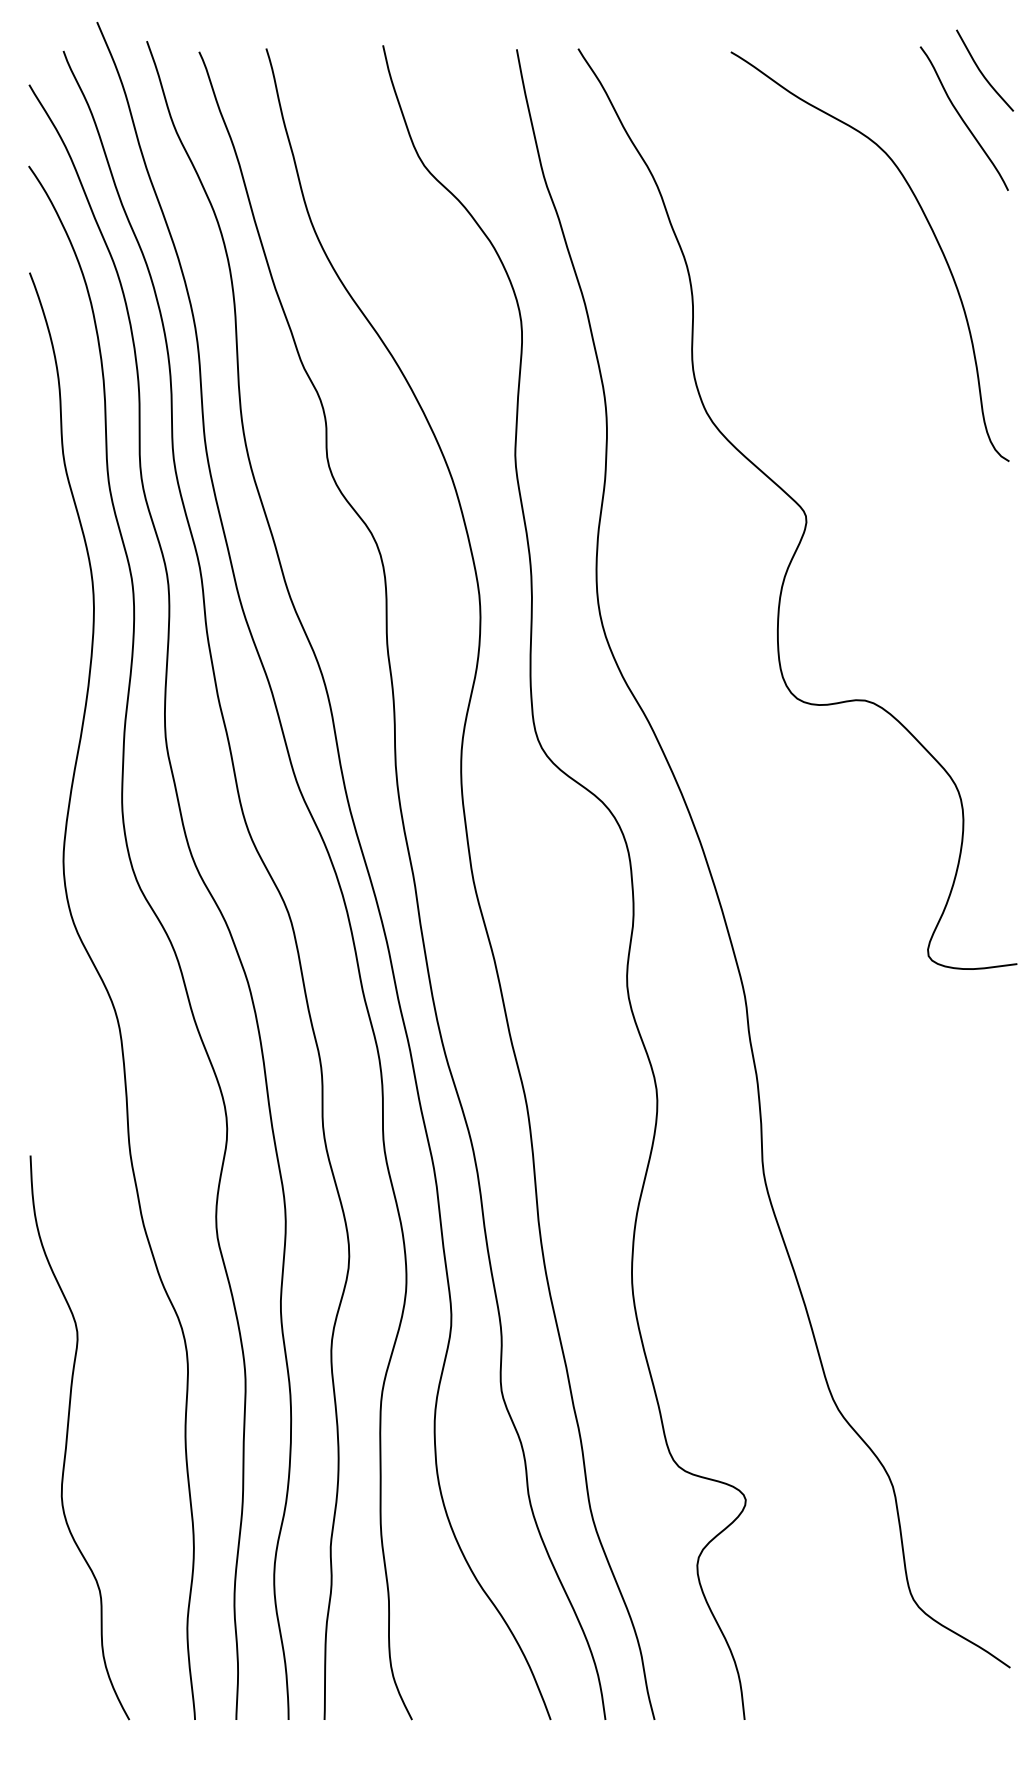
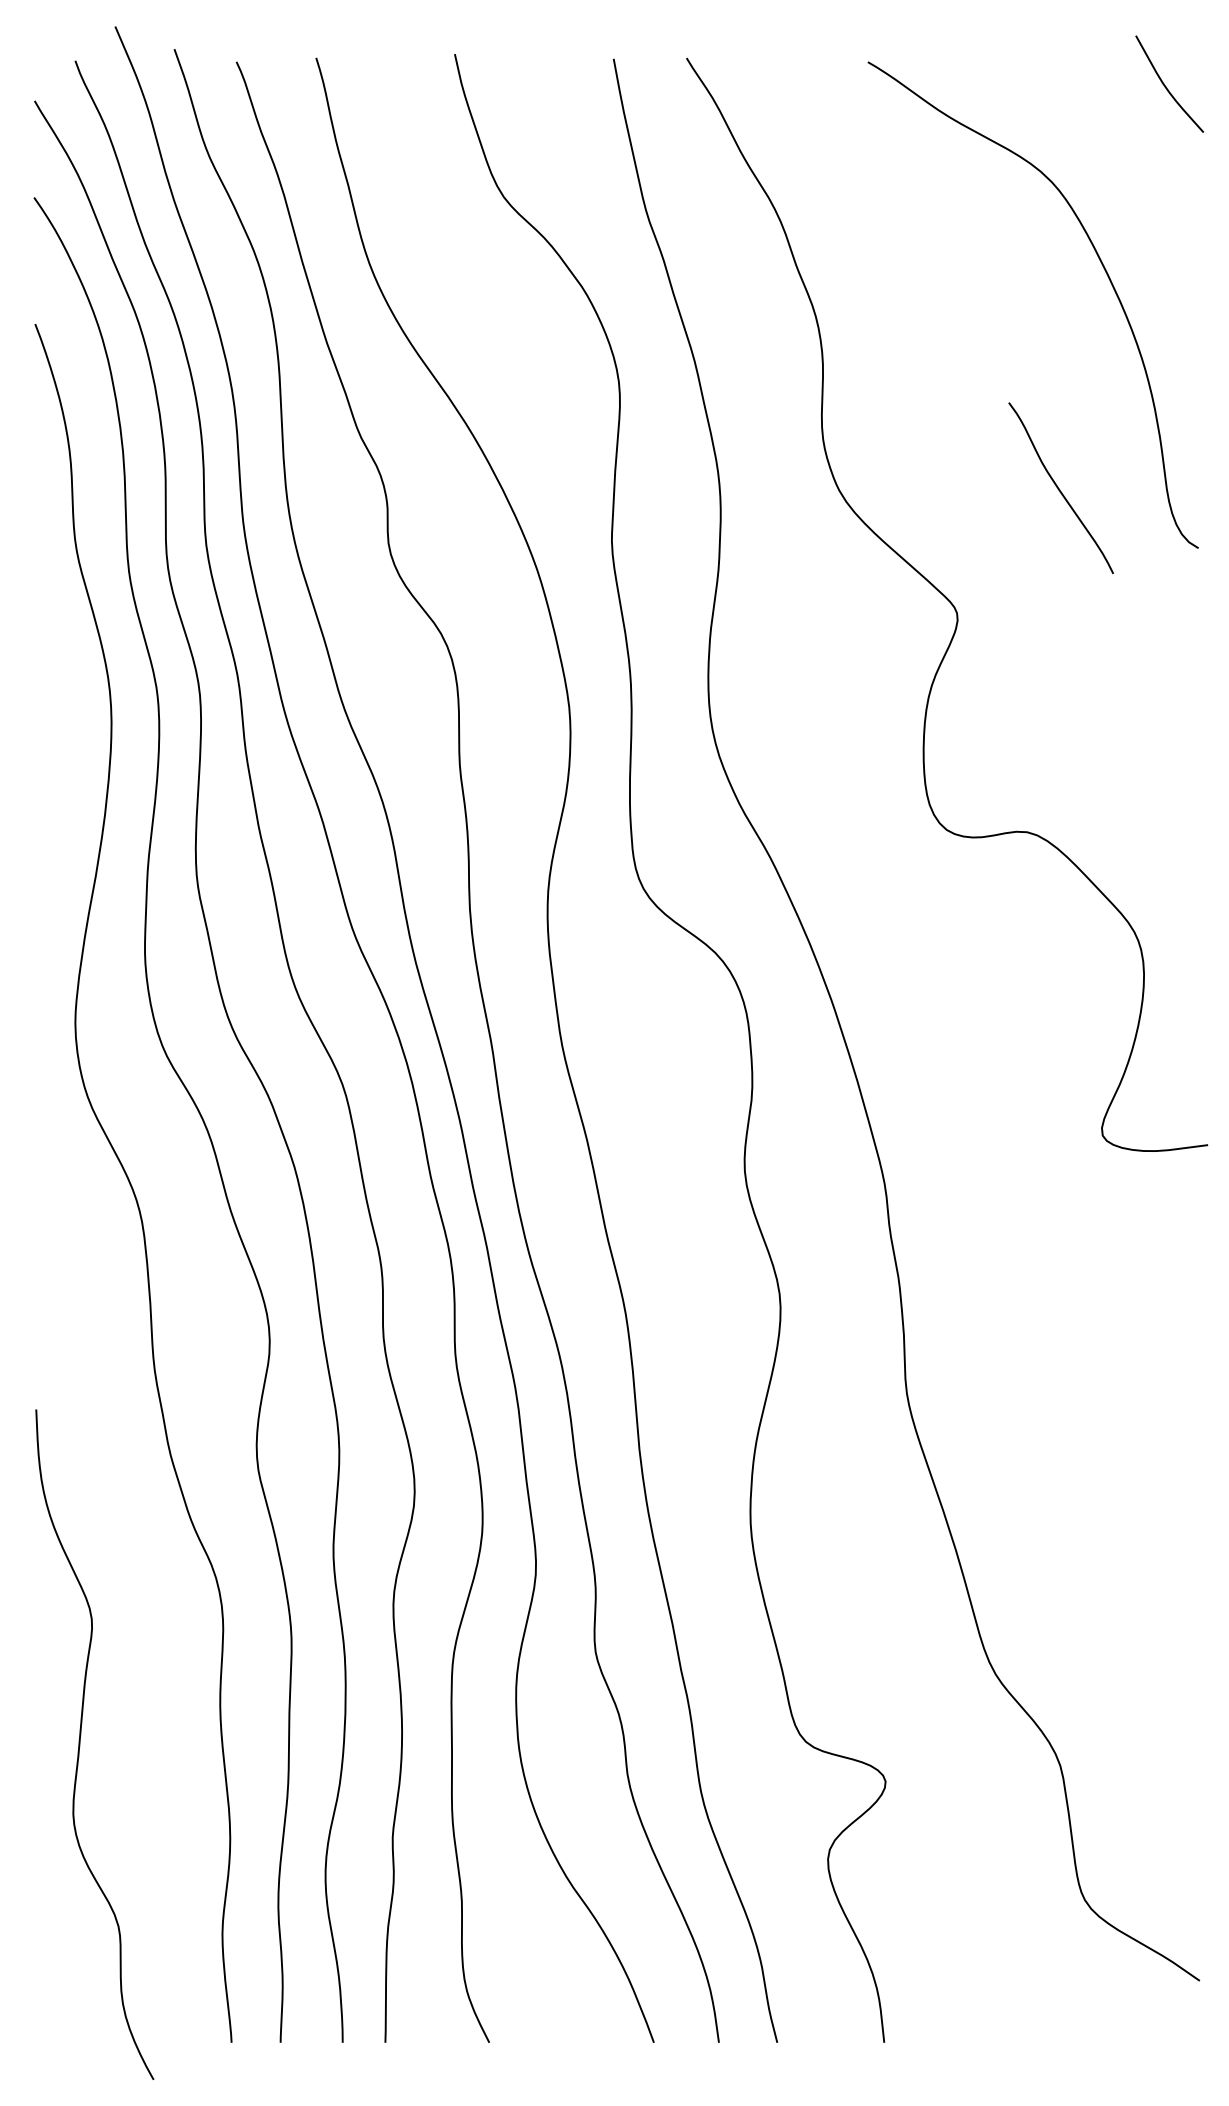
curve: (962, 118) -> (1059, 488), moved
curve: (67, 1437) -> (80, 1744), moved

